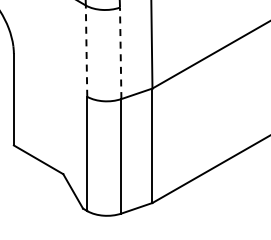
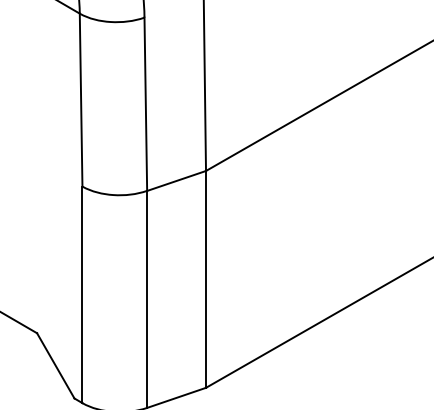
line: (86, 51) -> (81, 100), dashed -> solid
line: (120, 53) -> (145, 104), dashed -> solid

